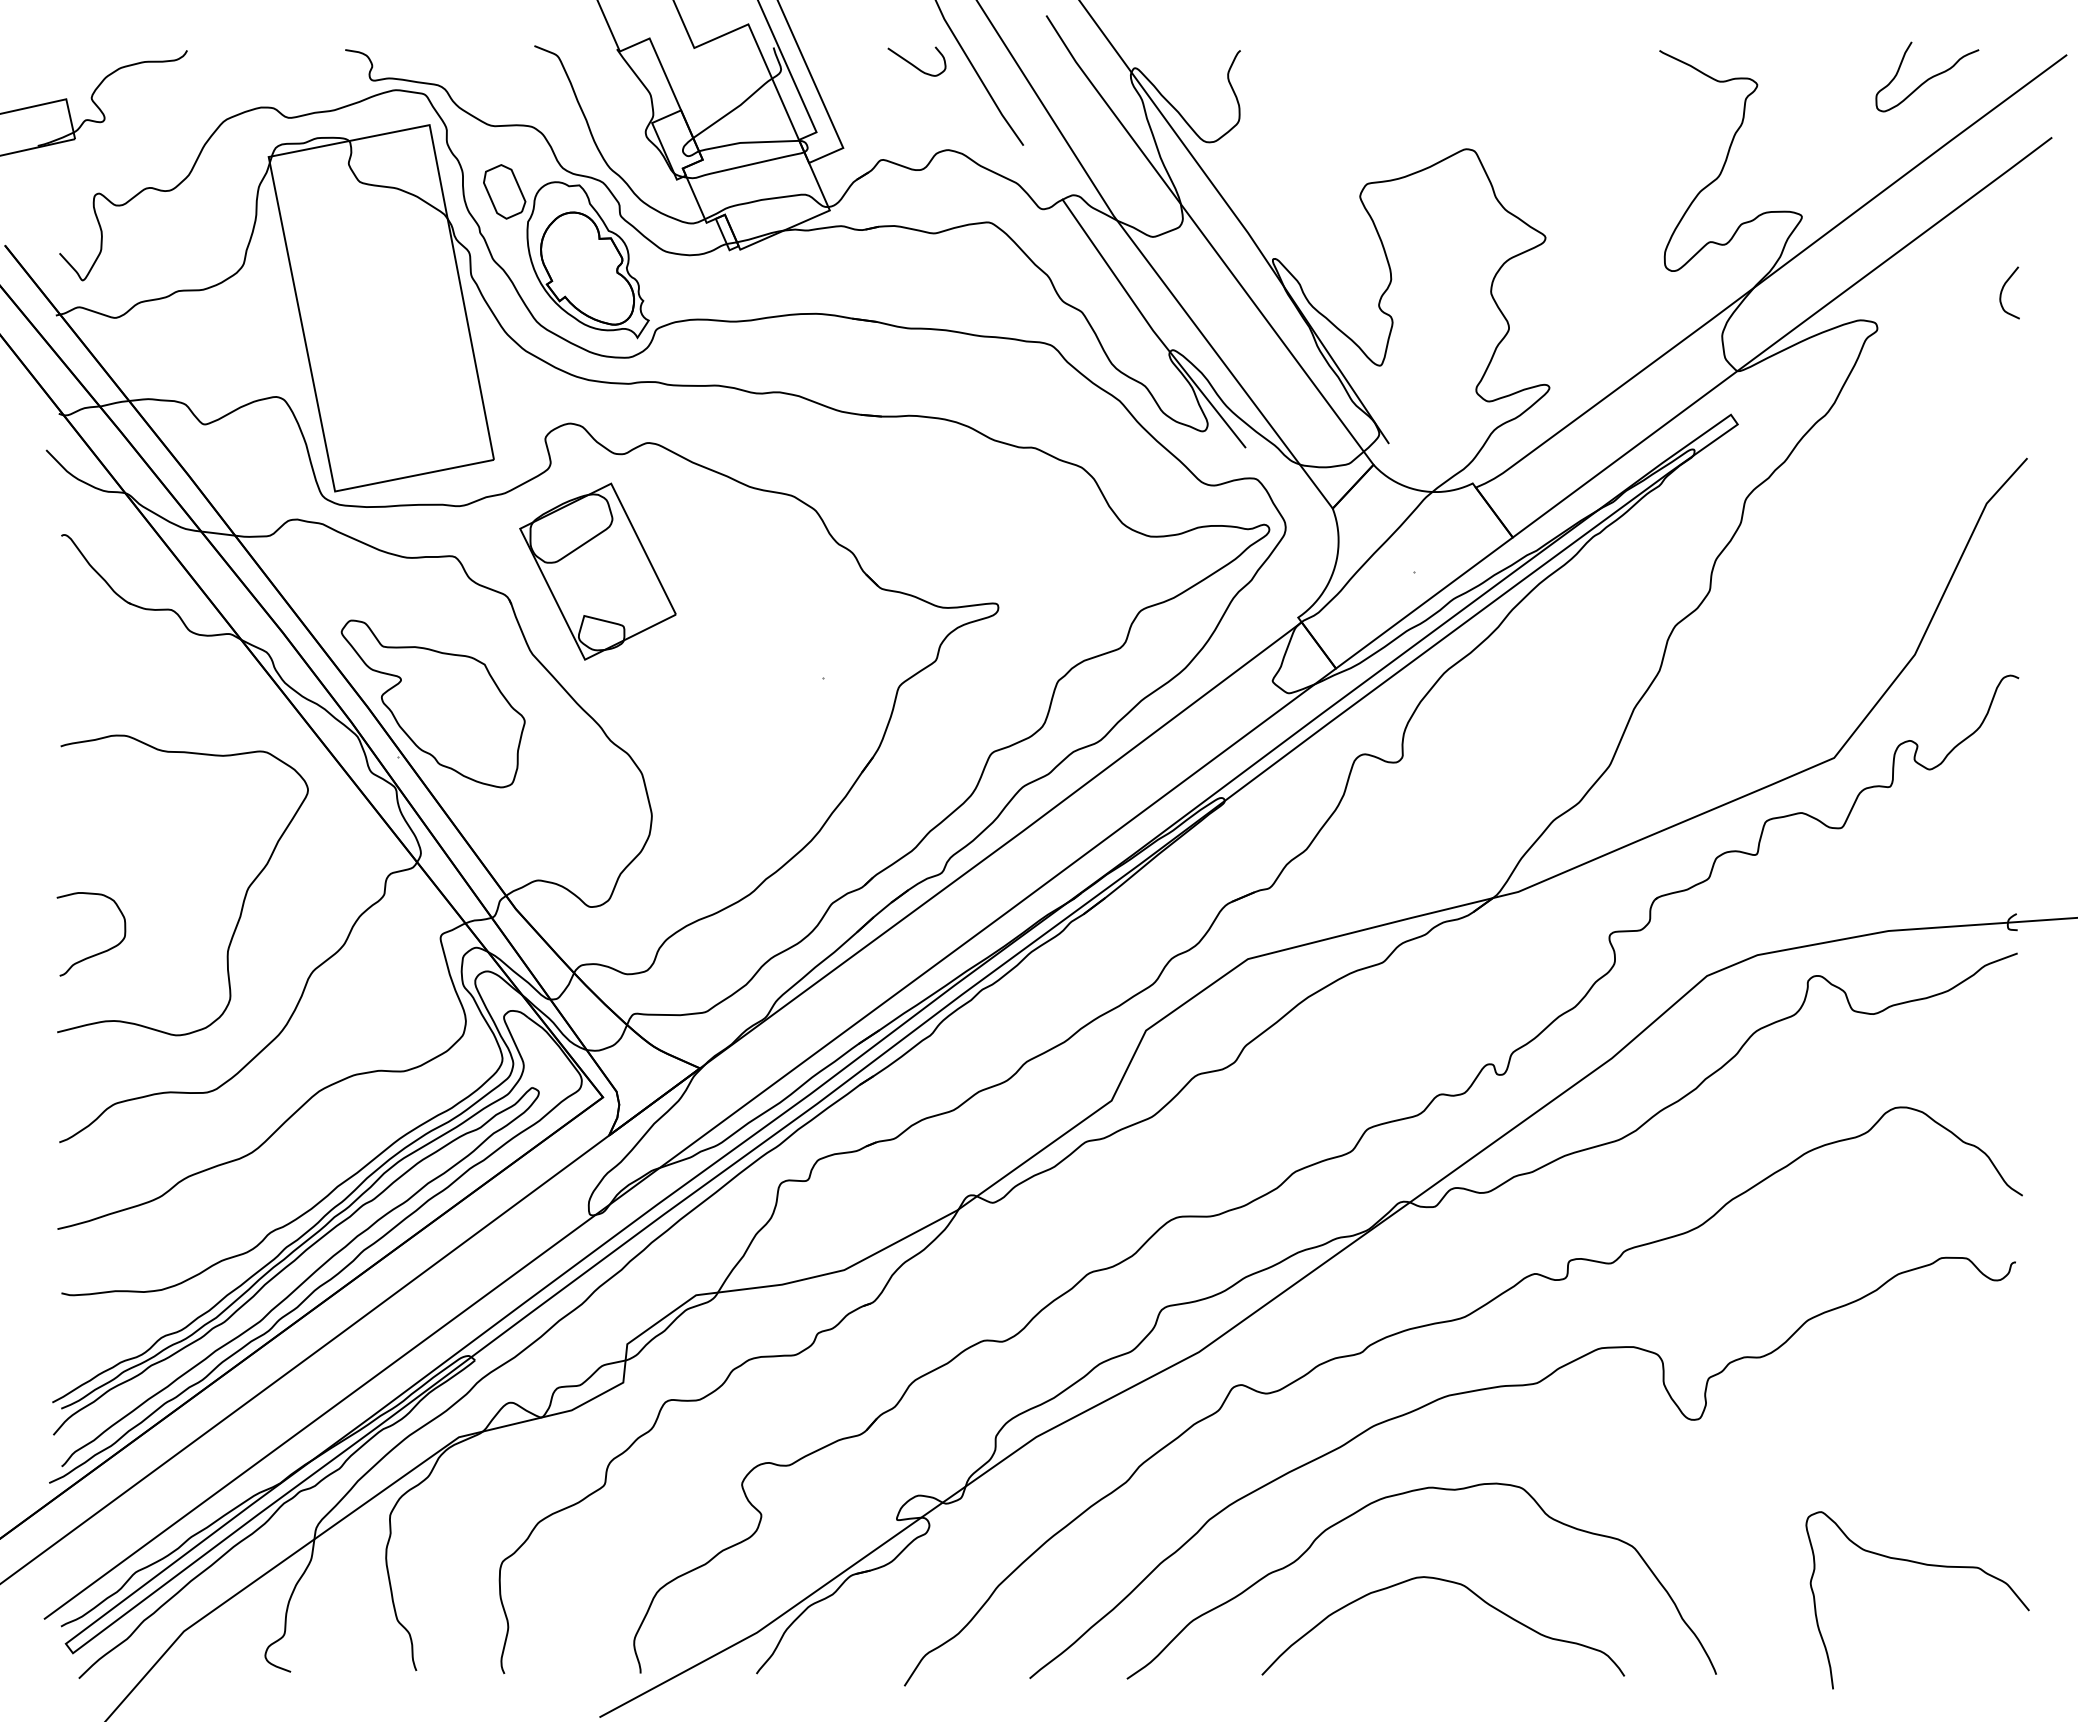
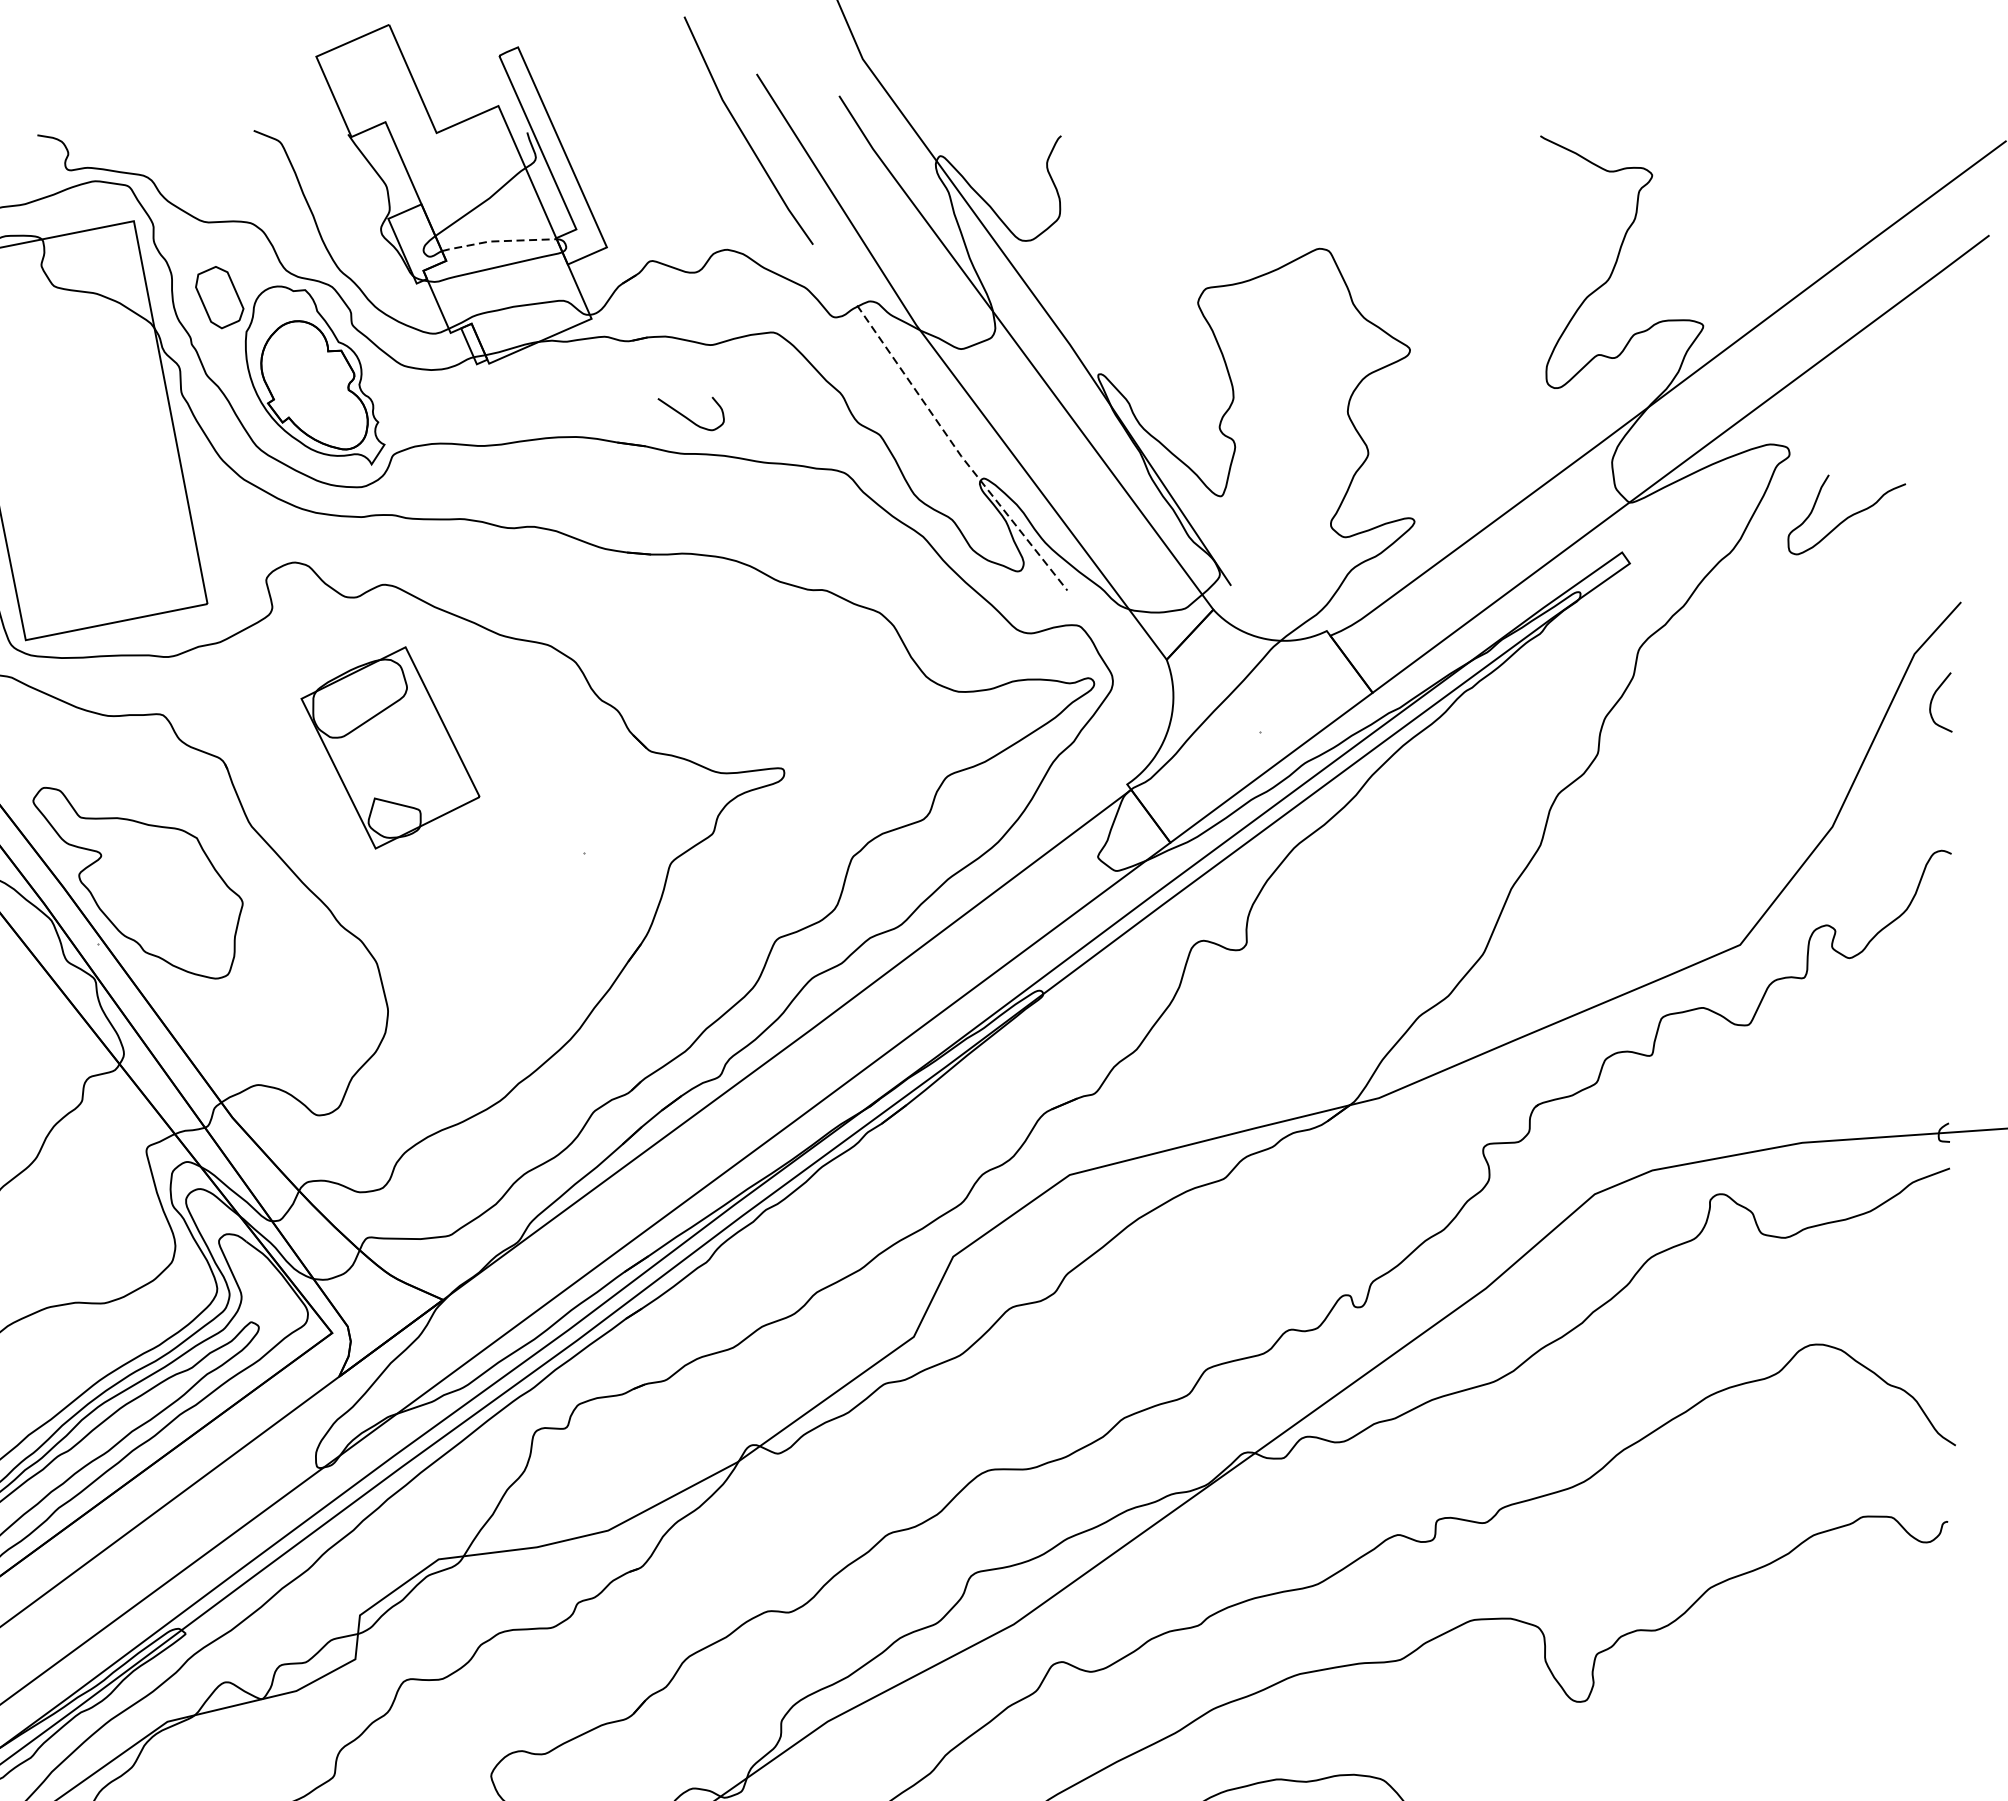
curve: (915, 65) -> (689, 418), moved
curve: (1927, 78) -> (1846, 516), moved
line: (748, 142) -> (498, 241), solid -> dashed
curve: (2003, 289) -> (1933, 698), moved
line: (1150, 326) -> (958, 451), solid -> dashed
part: (597, 571) -> (389, 747), moved

